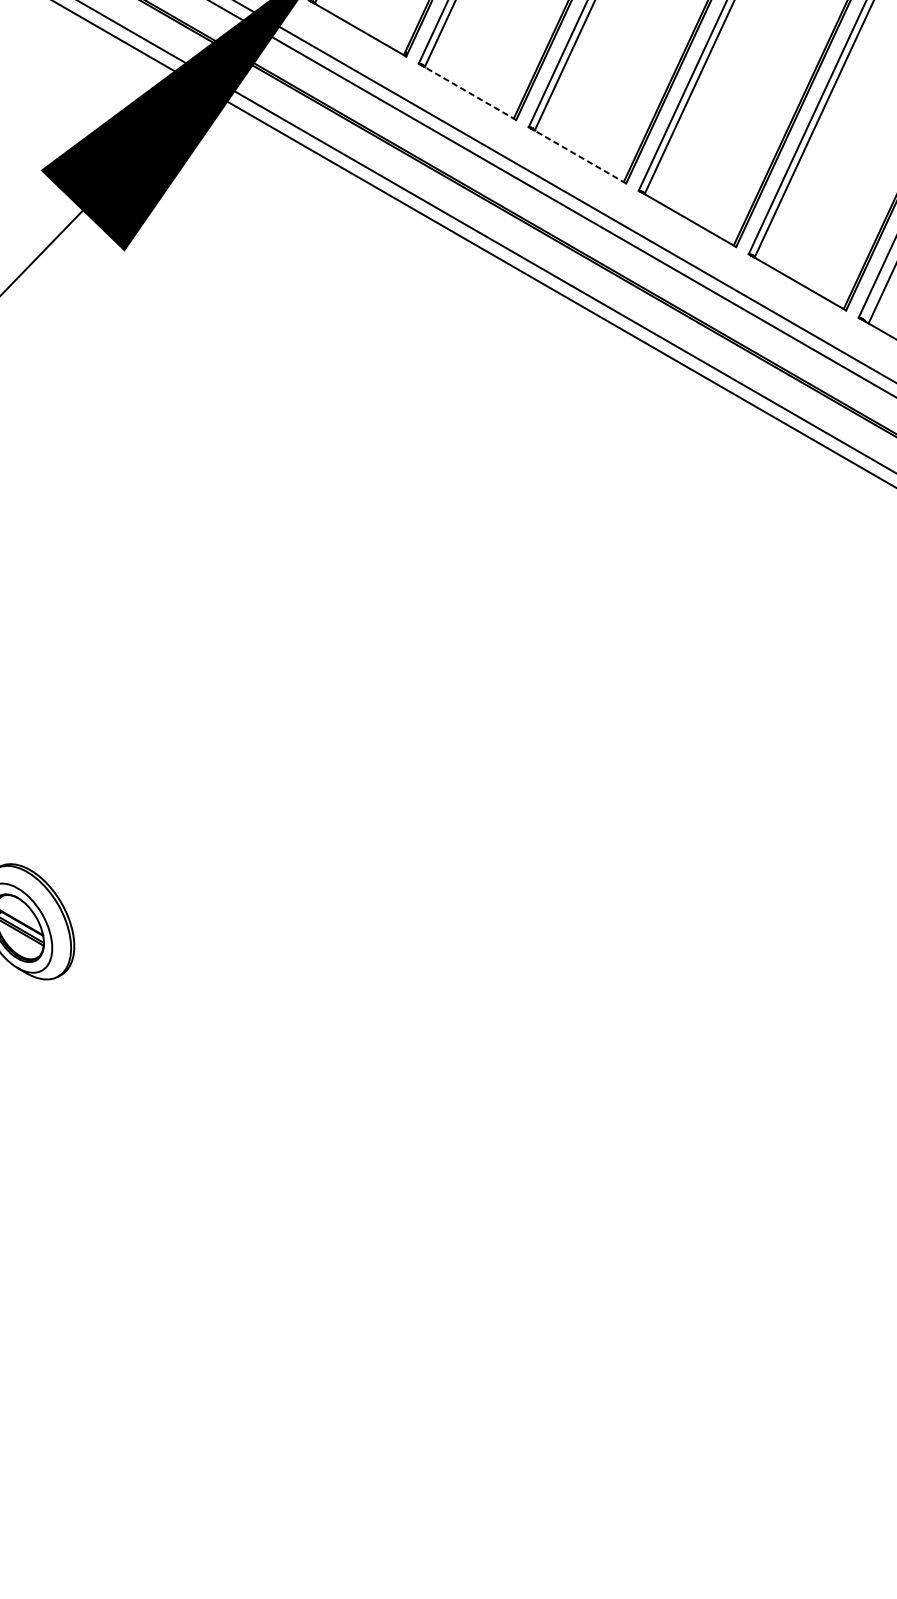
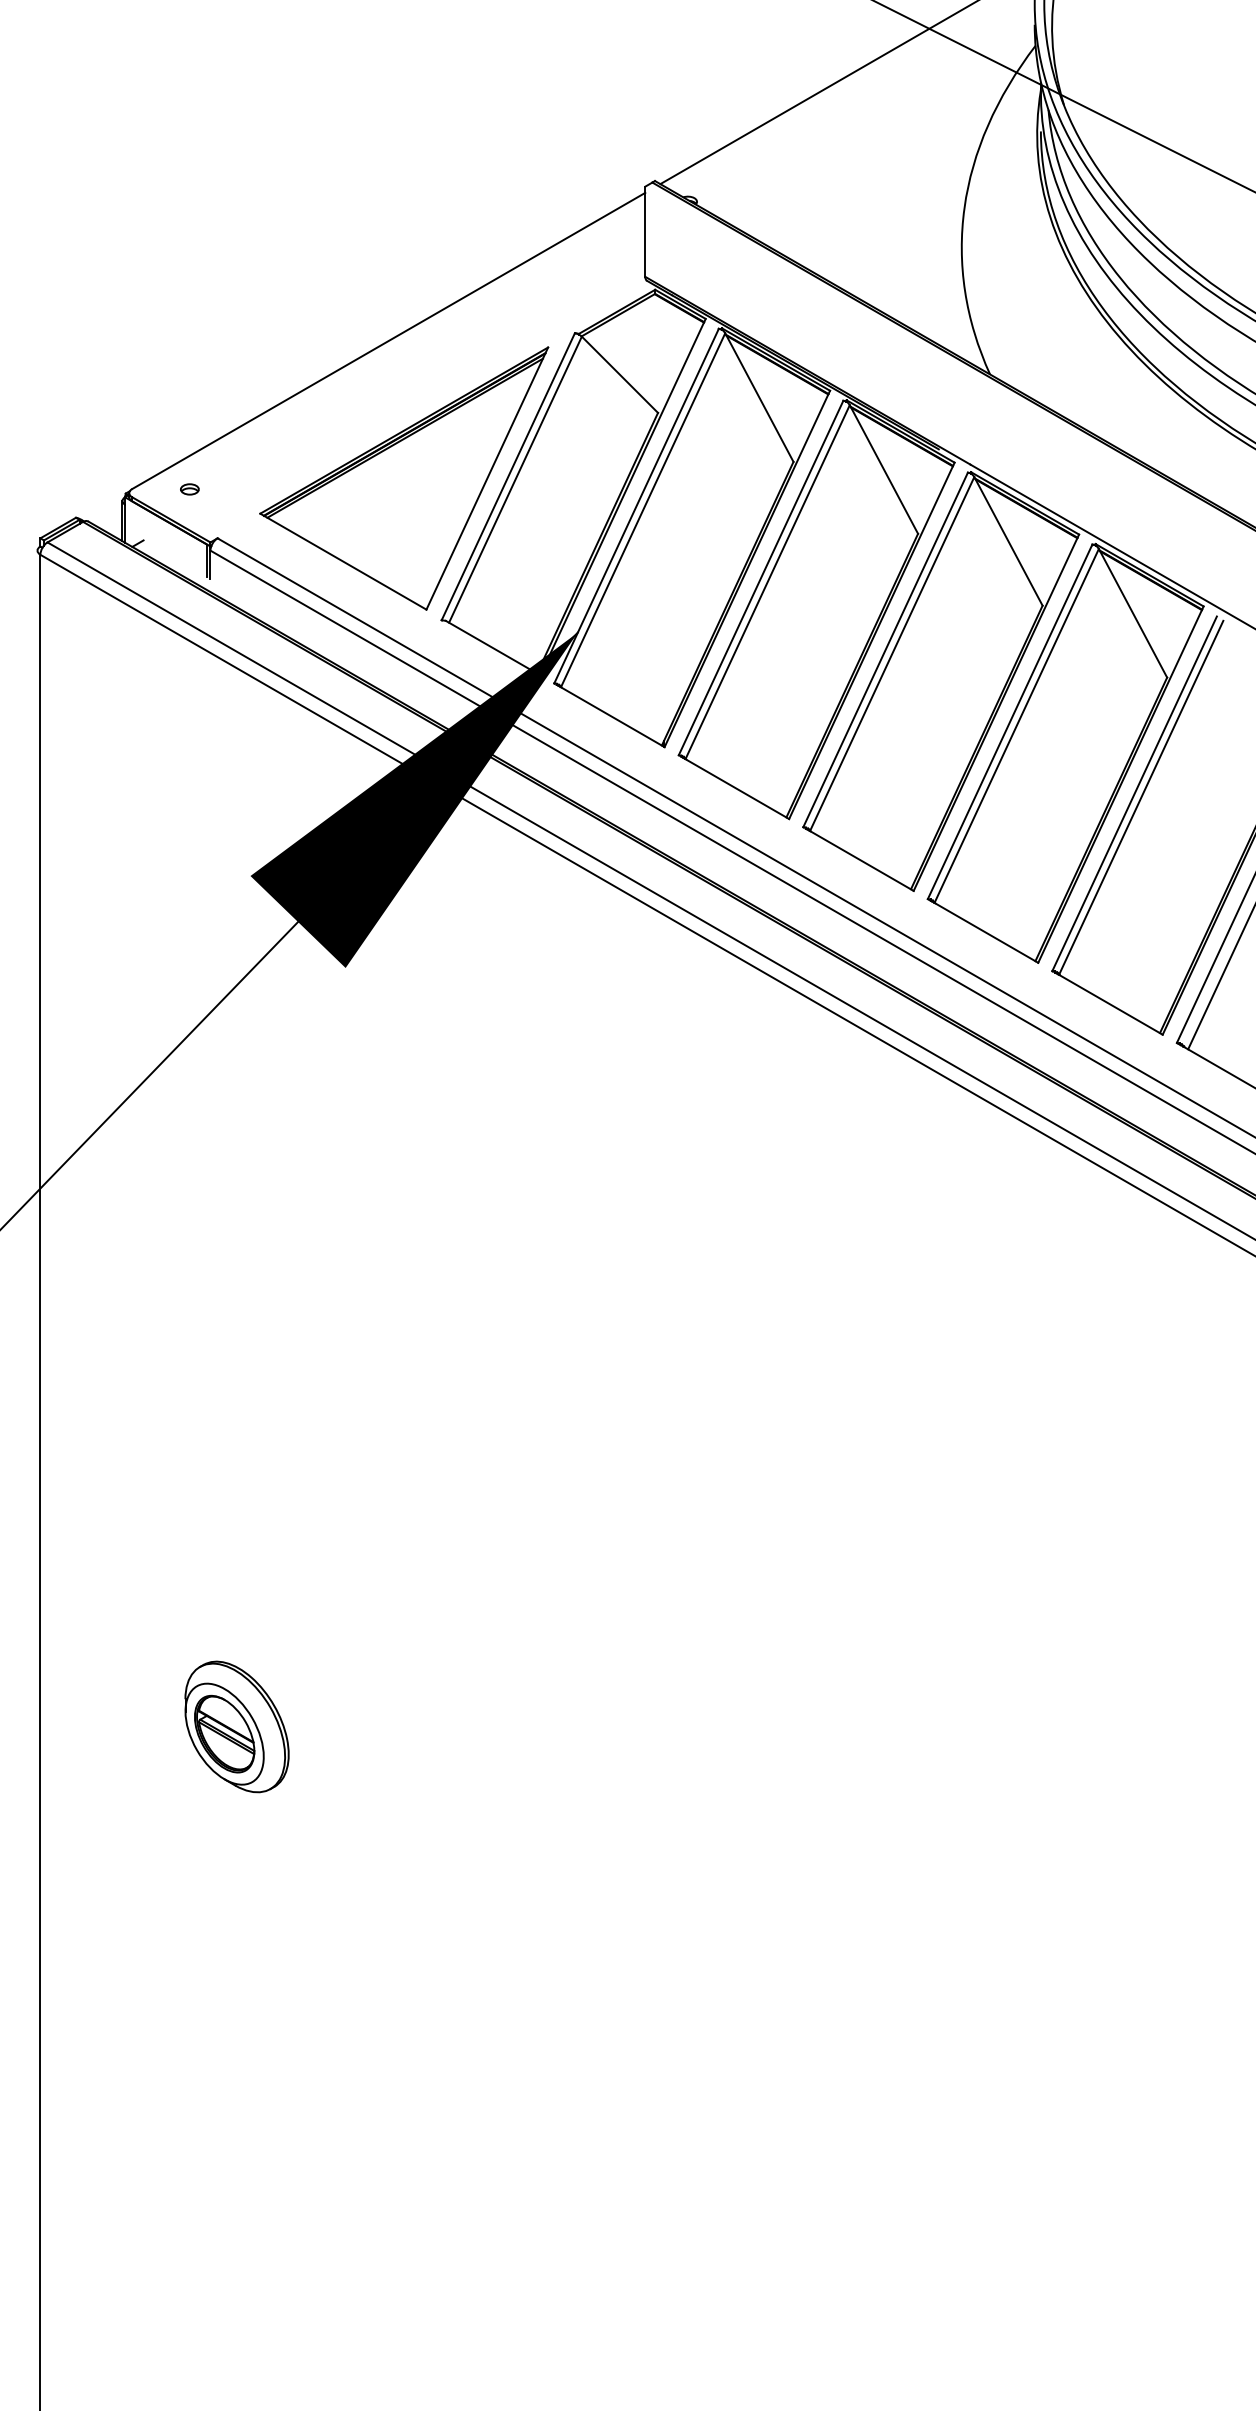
line: (467, 92) -> (734, 787), dashed -> solid
line: (578, 155) -> (859, 859), dashed -> solid

